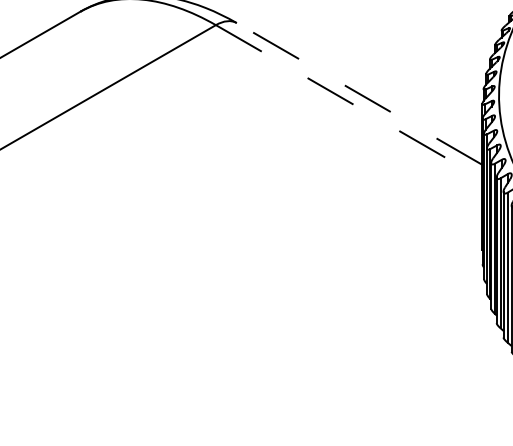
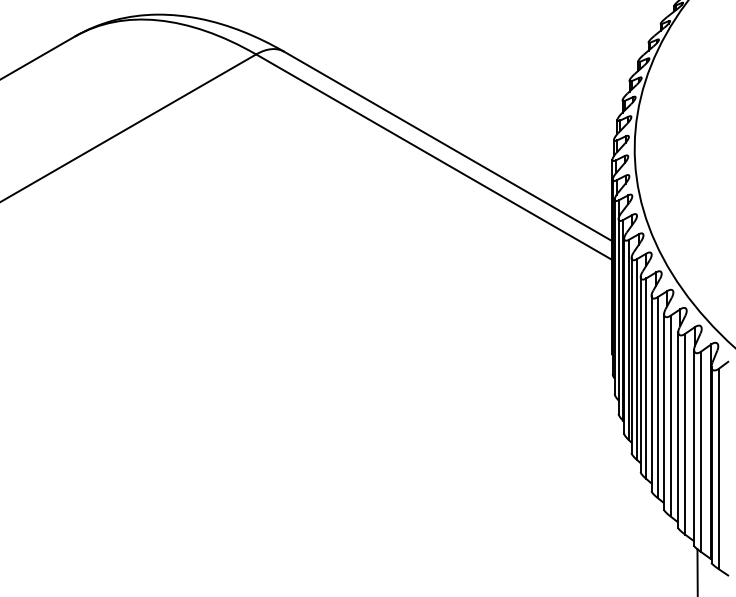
line: (359, 94) -> (448, 146), dashed -> solid
line: (349, 102) -> (434, 157), dashed -> solid

